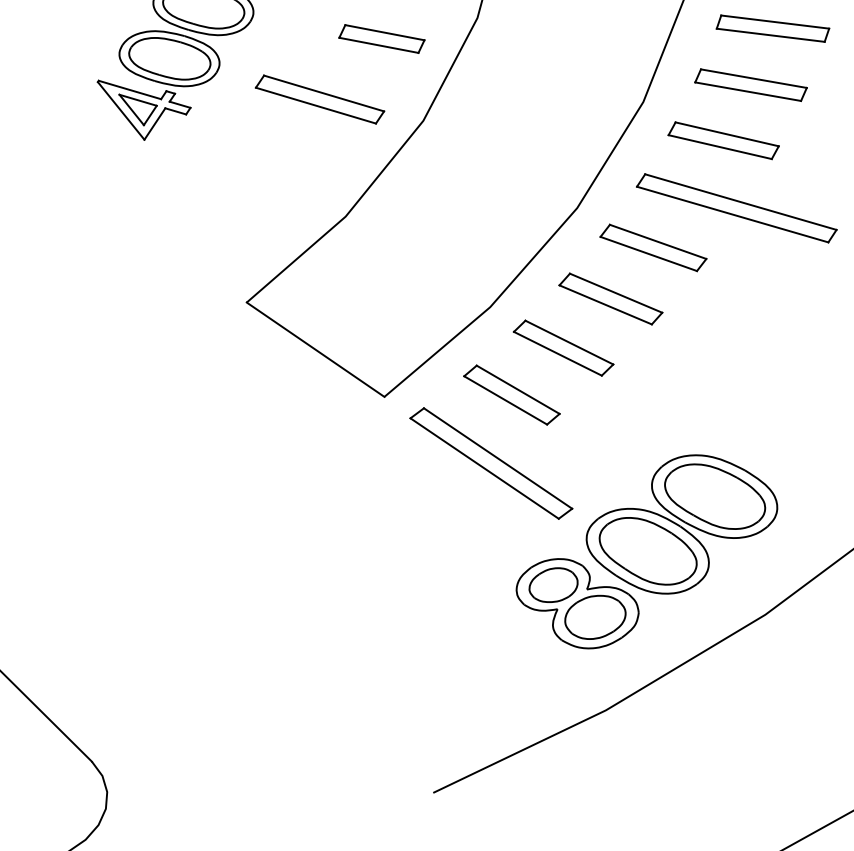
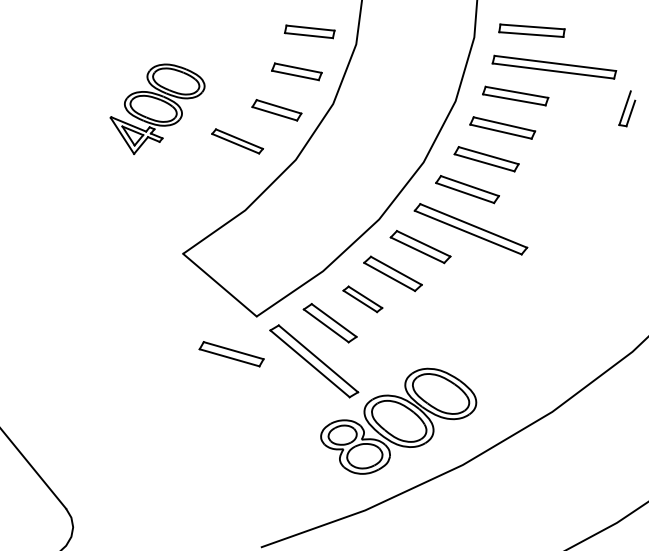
part: (319, 99) -> (237, 141), size x0.7
part: (563, 348) -> (362, 299), size x0.7
part: (347, 466) -> (231, 354), added

